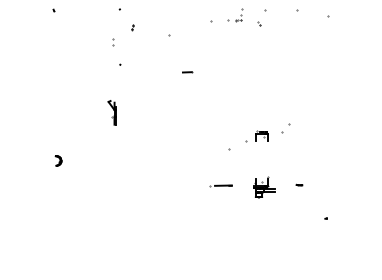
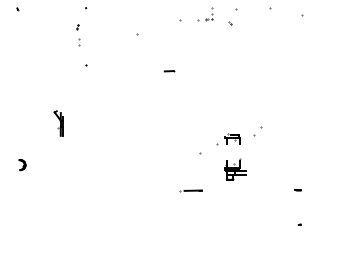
part: (132, 27) -> (77, 26), moved
line: (187, 72) -> (169, 71), moved
part: (111, 112) -> (57, 123), moved
part: (299, 184) -> (297, 189), moved
part: (264, 187) -> (235, 169), moved

